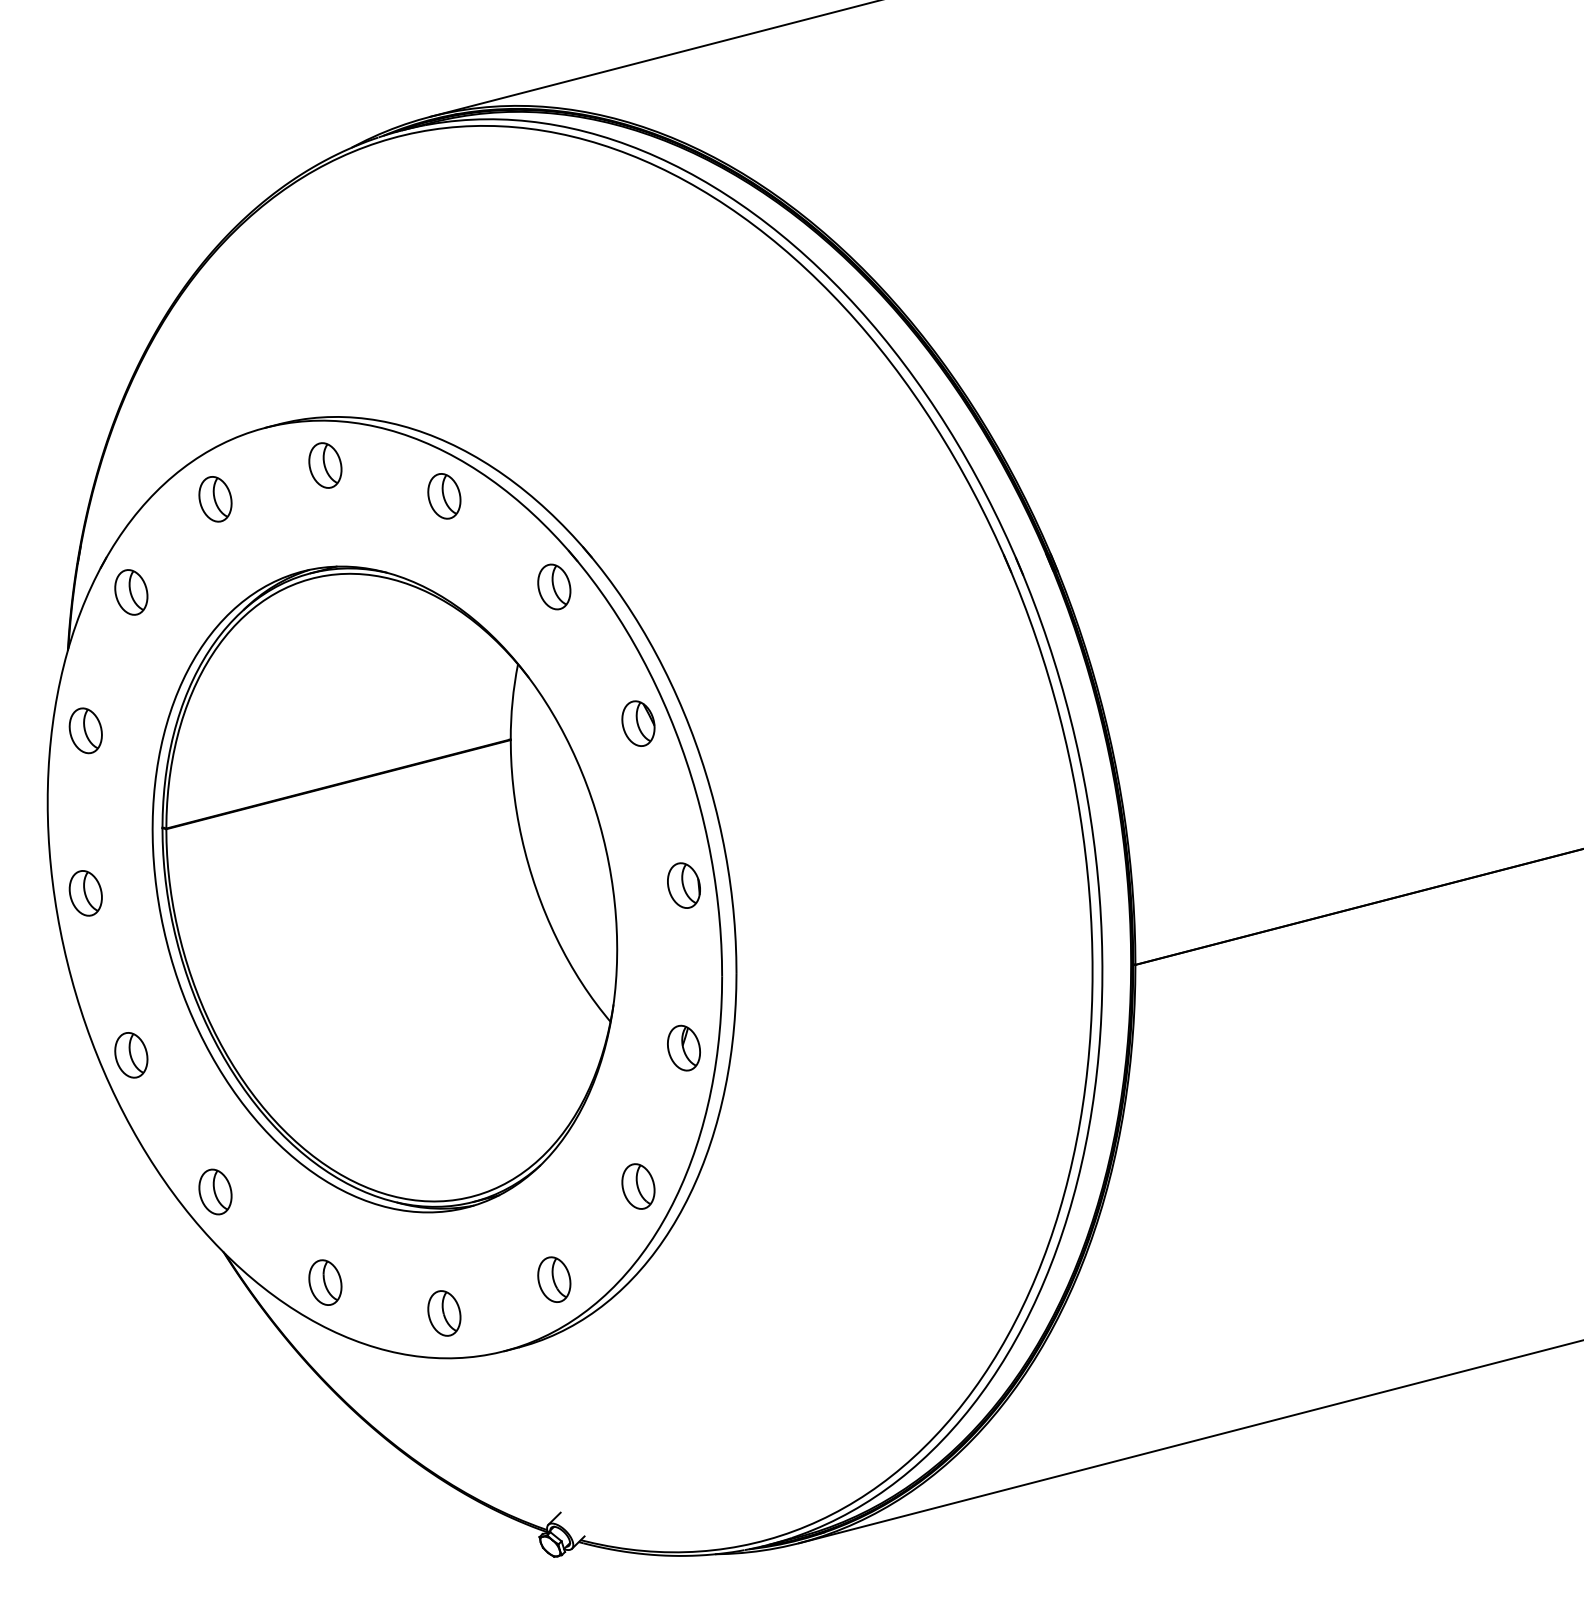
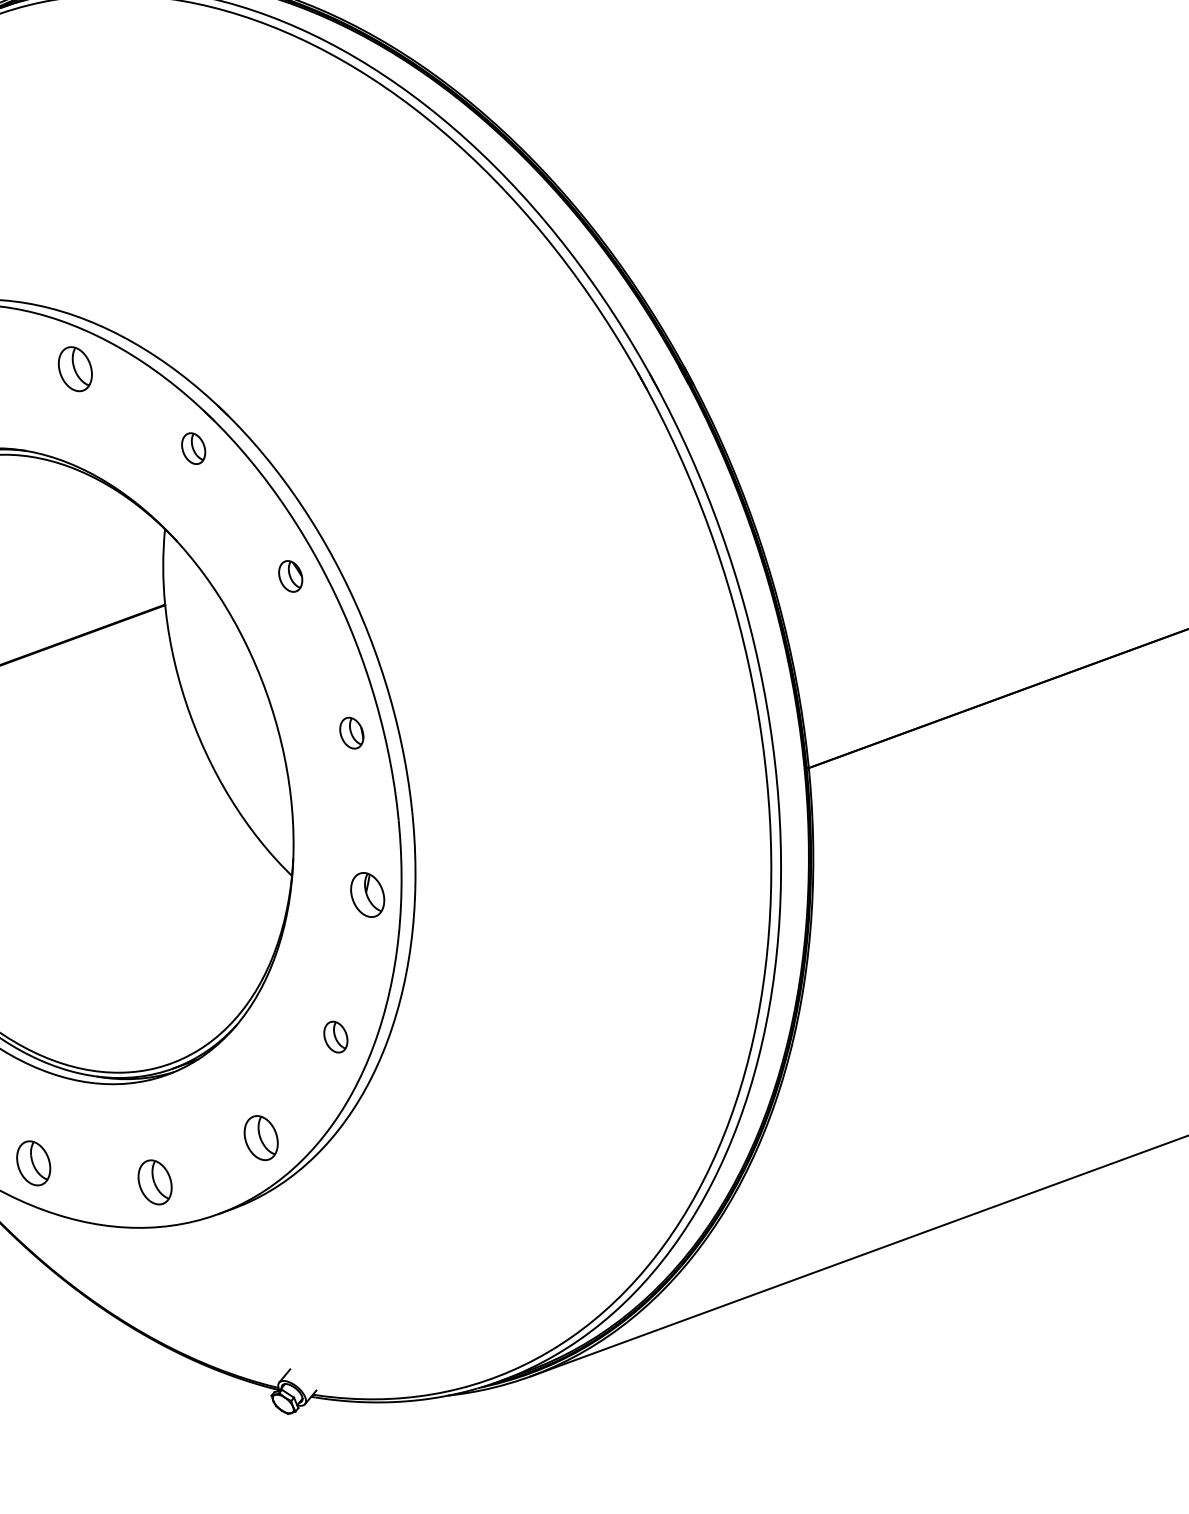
part: (554, 586) -> (193, 448), size x0.7
part: (638, 723) -> (290, 576), size x0.7
part: (683, 885) -> (351, 733), size x0.7
part: (638, 1186) -> (335, 1037), size x0.7

